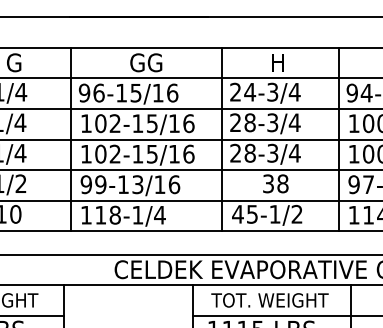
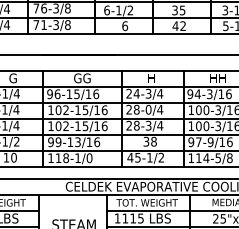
text: (272, 122) -> (148, 109), 28-3/4 -> 28-0/4
text: (159, 215) -> (89, 158), 118-1/4 -> 118-1/0

